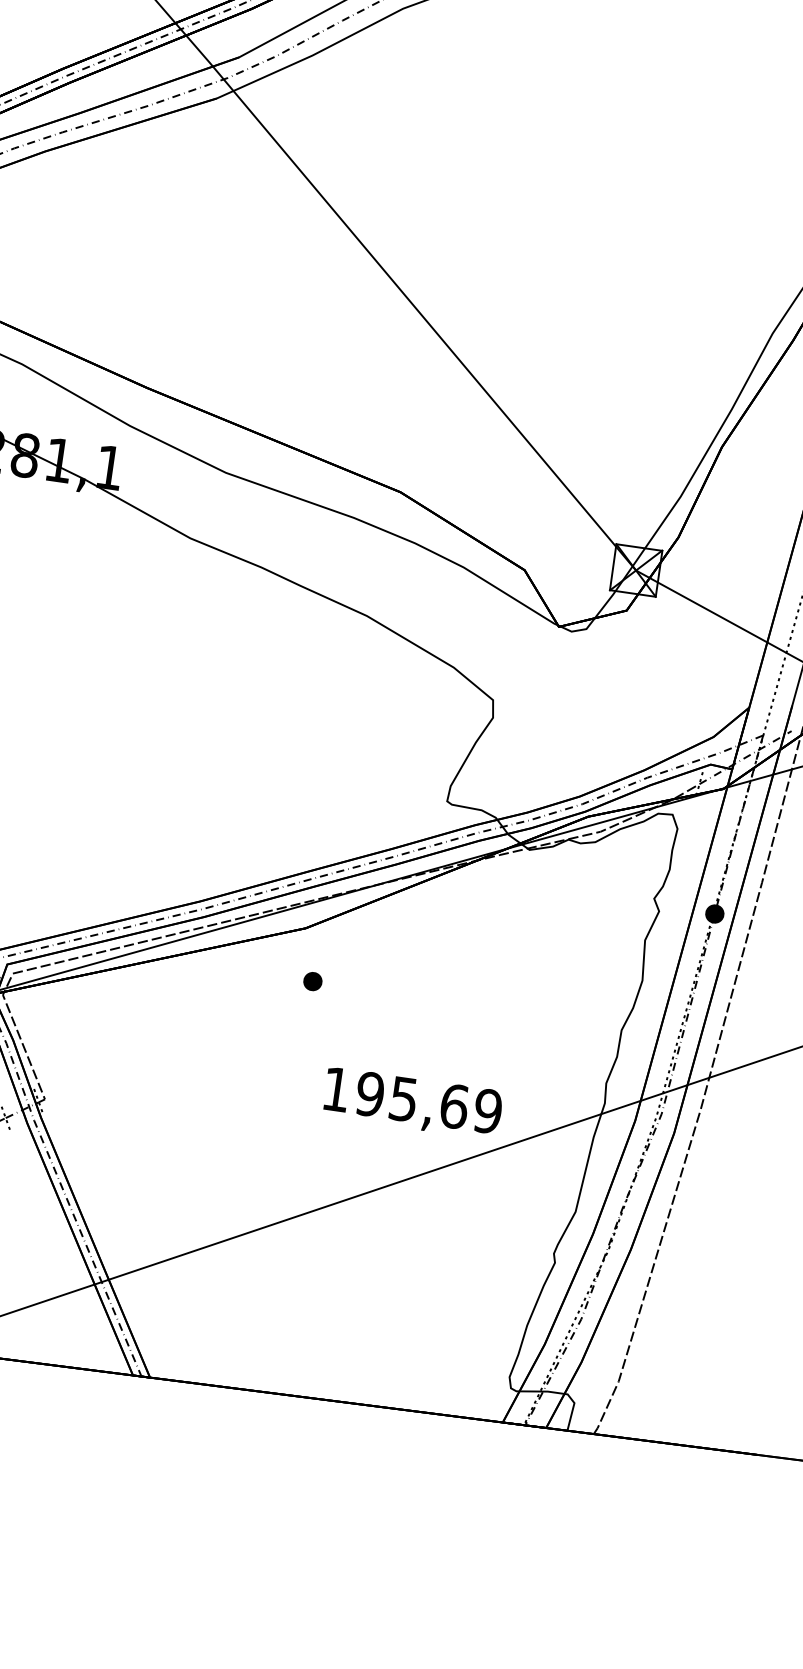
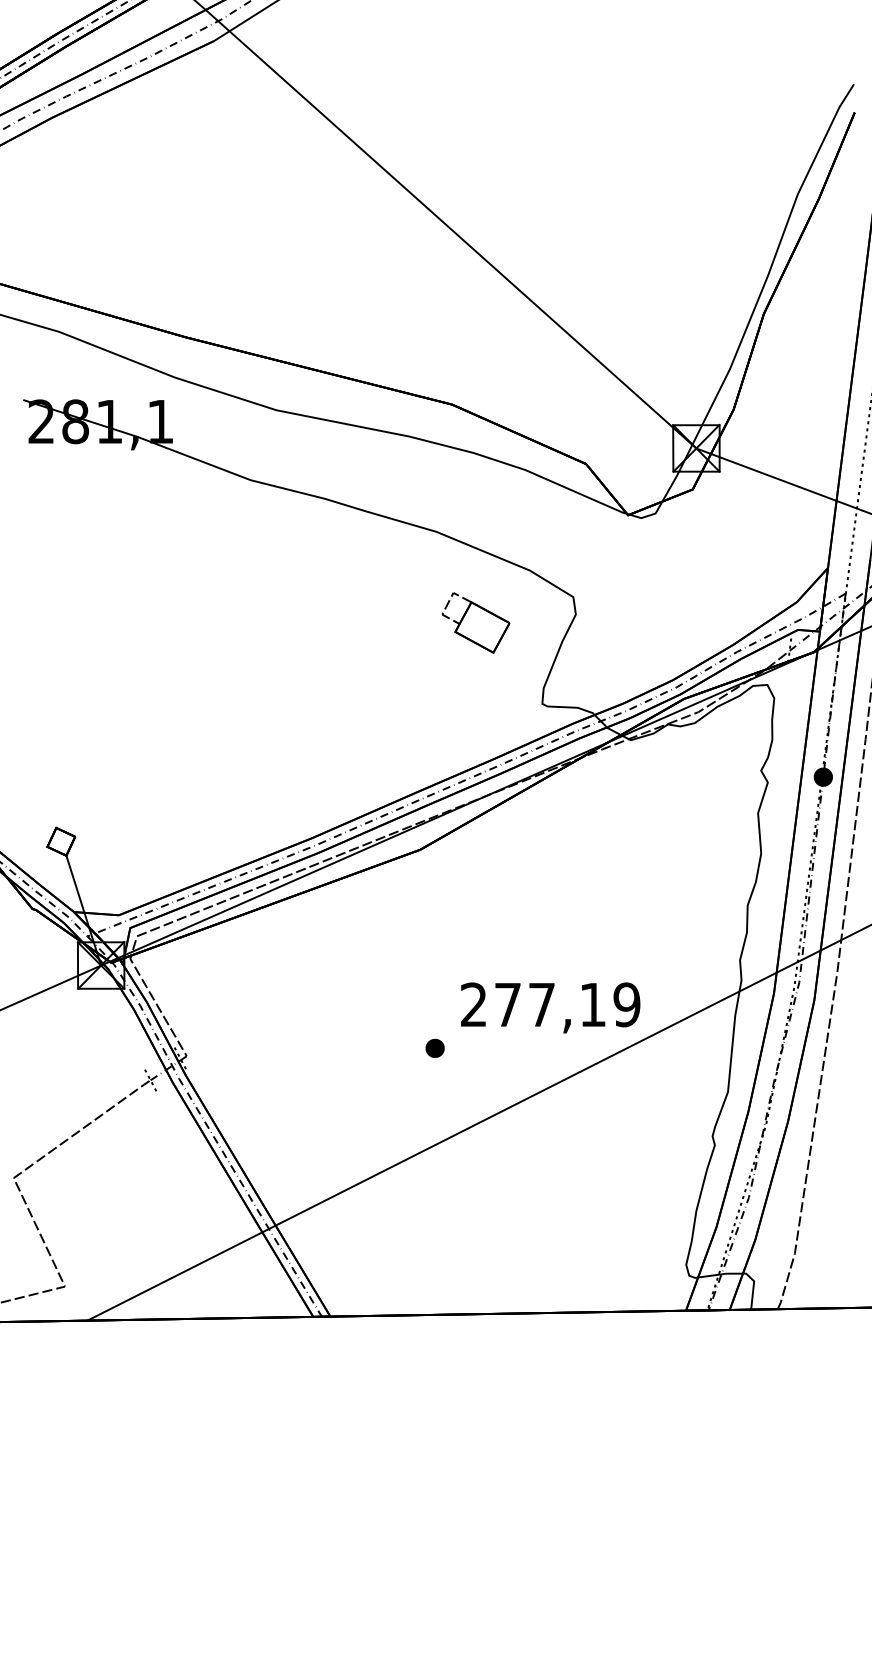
part: (392, 711) -> (475, 622), added
part: (312, 980) -> (434, 1047), moved
text: (395, 1097) -> (533, 1004), 195,69 -> 277,19

